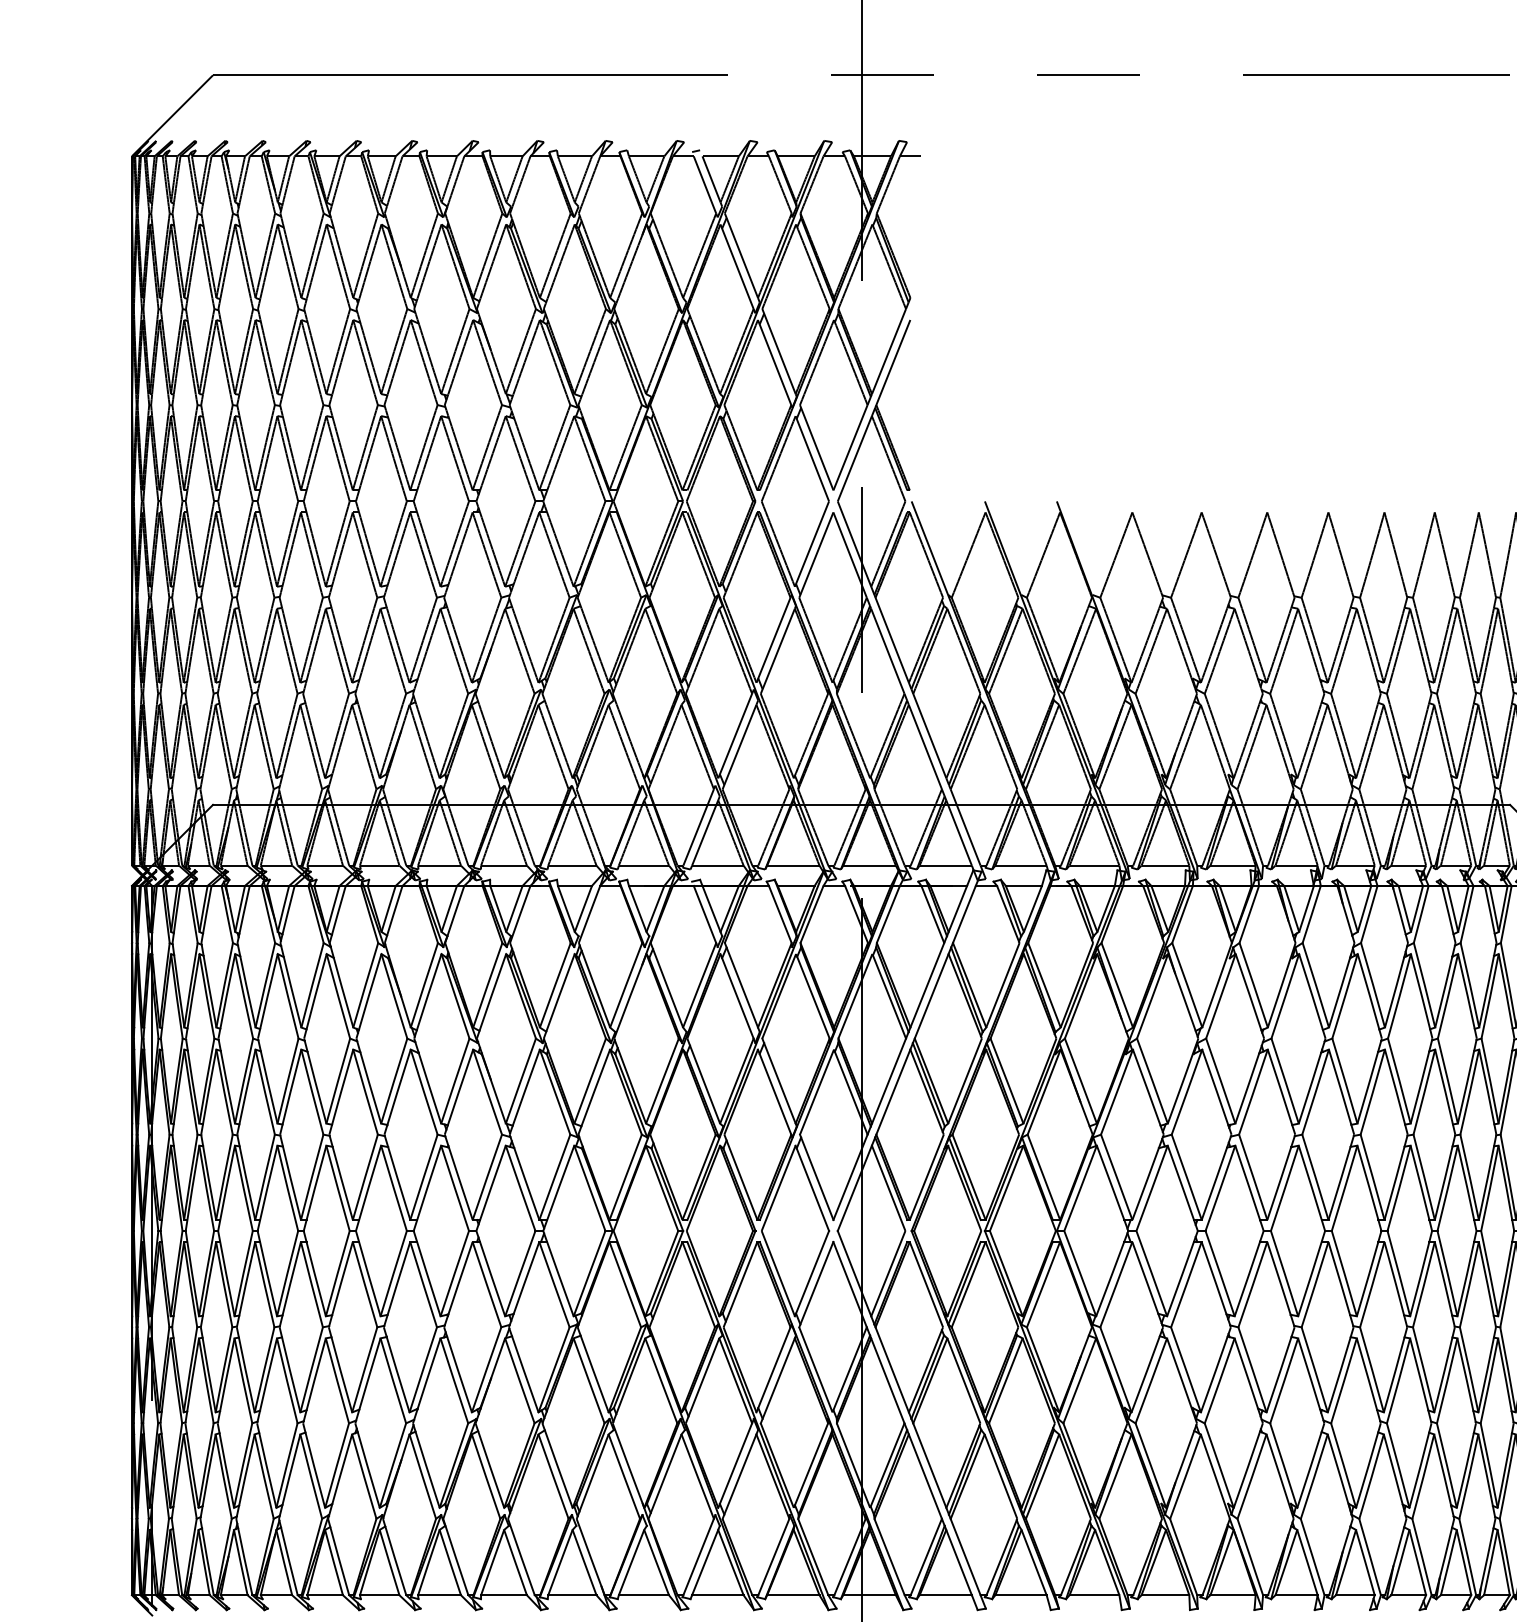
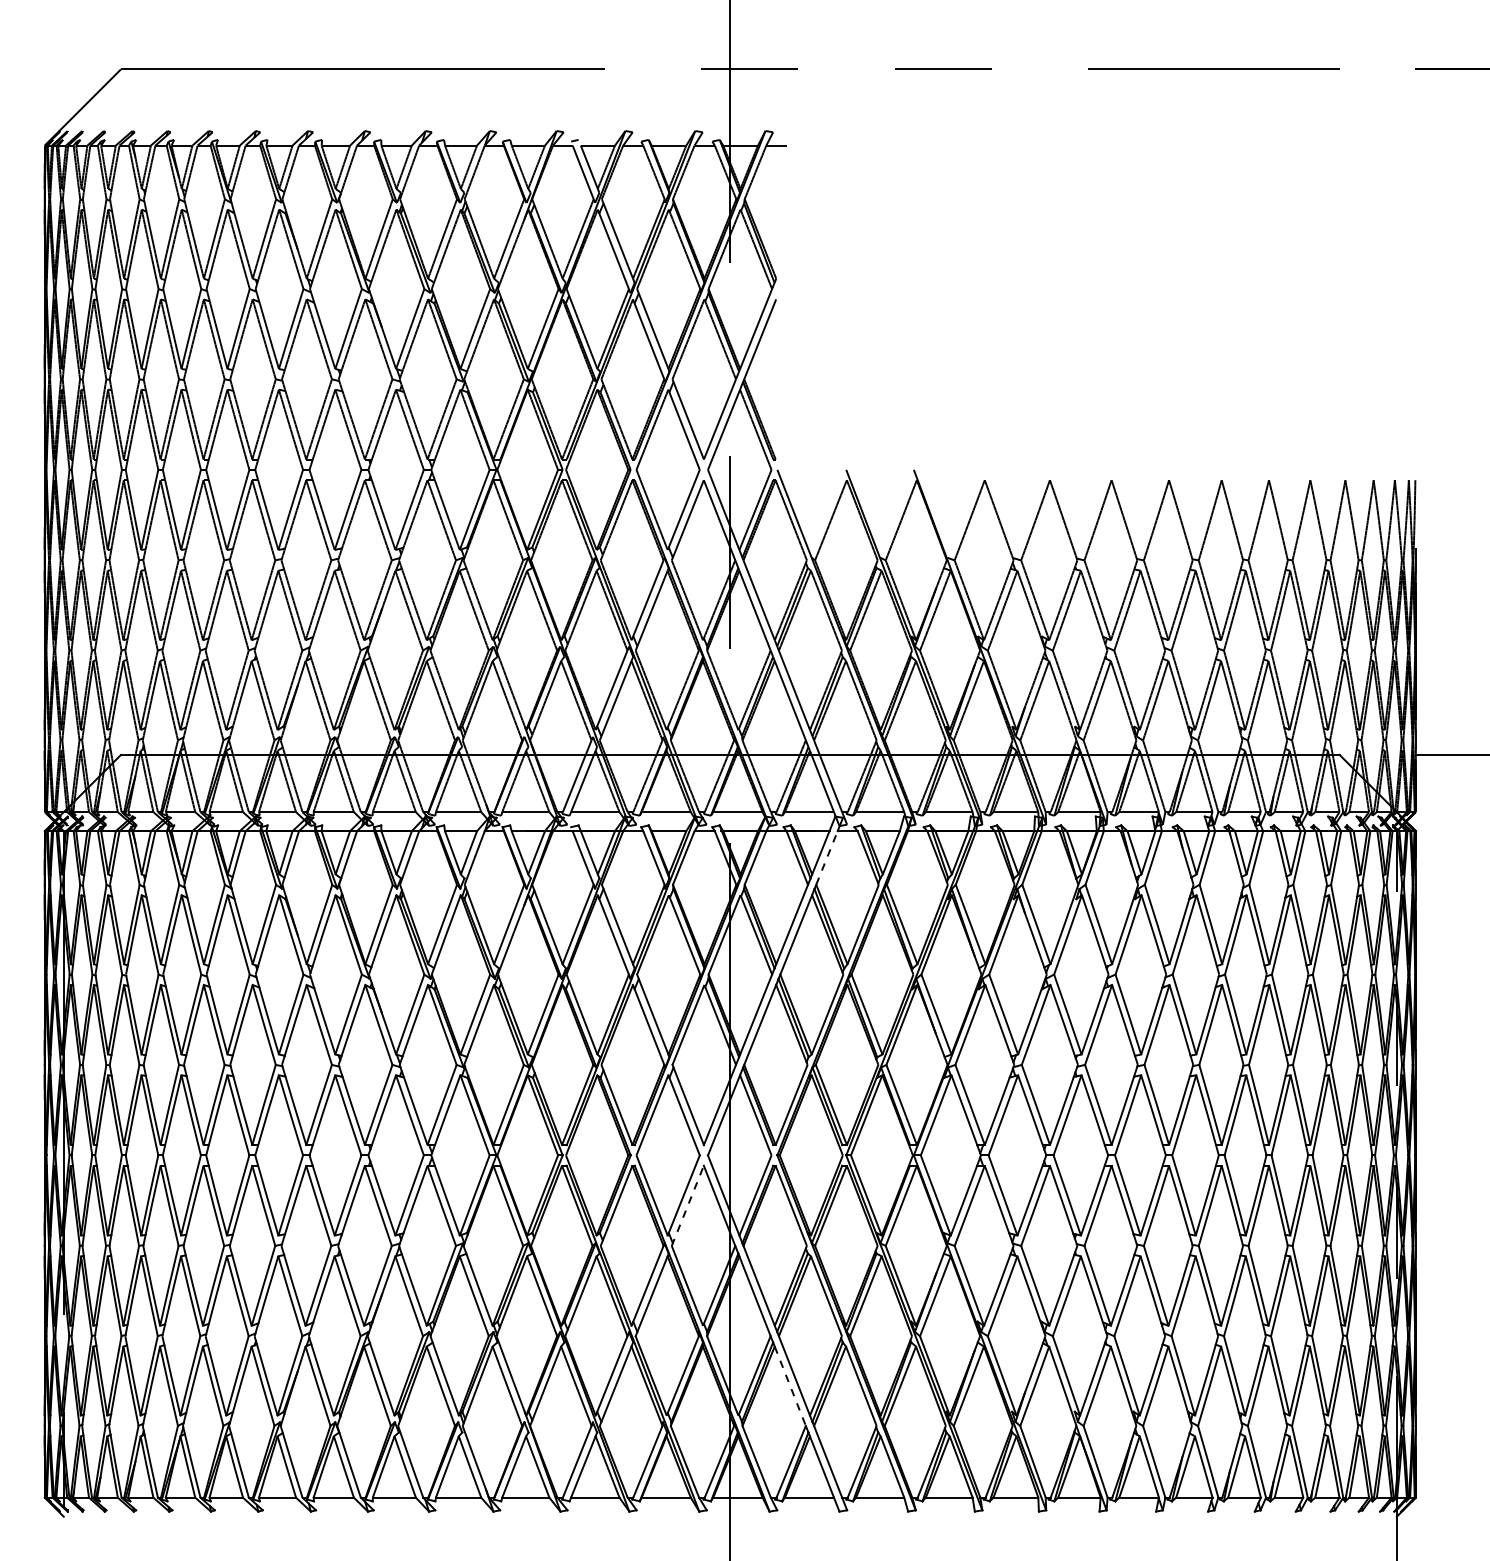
line: (963, 913) -> (826, 857), solid -> dashed
line: (817, 1284) -> (688, 1205), solid -> dashed
line: (925, 1476) -> (790, 1386), solid -> dashed

